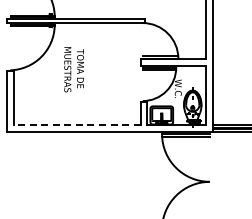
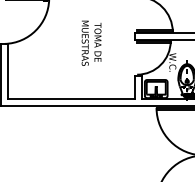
text: (73, 69) -> (90, 43), moved
line: (77, 125) -> (71, 99), dashed -> solid

